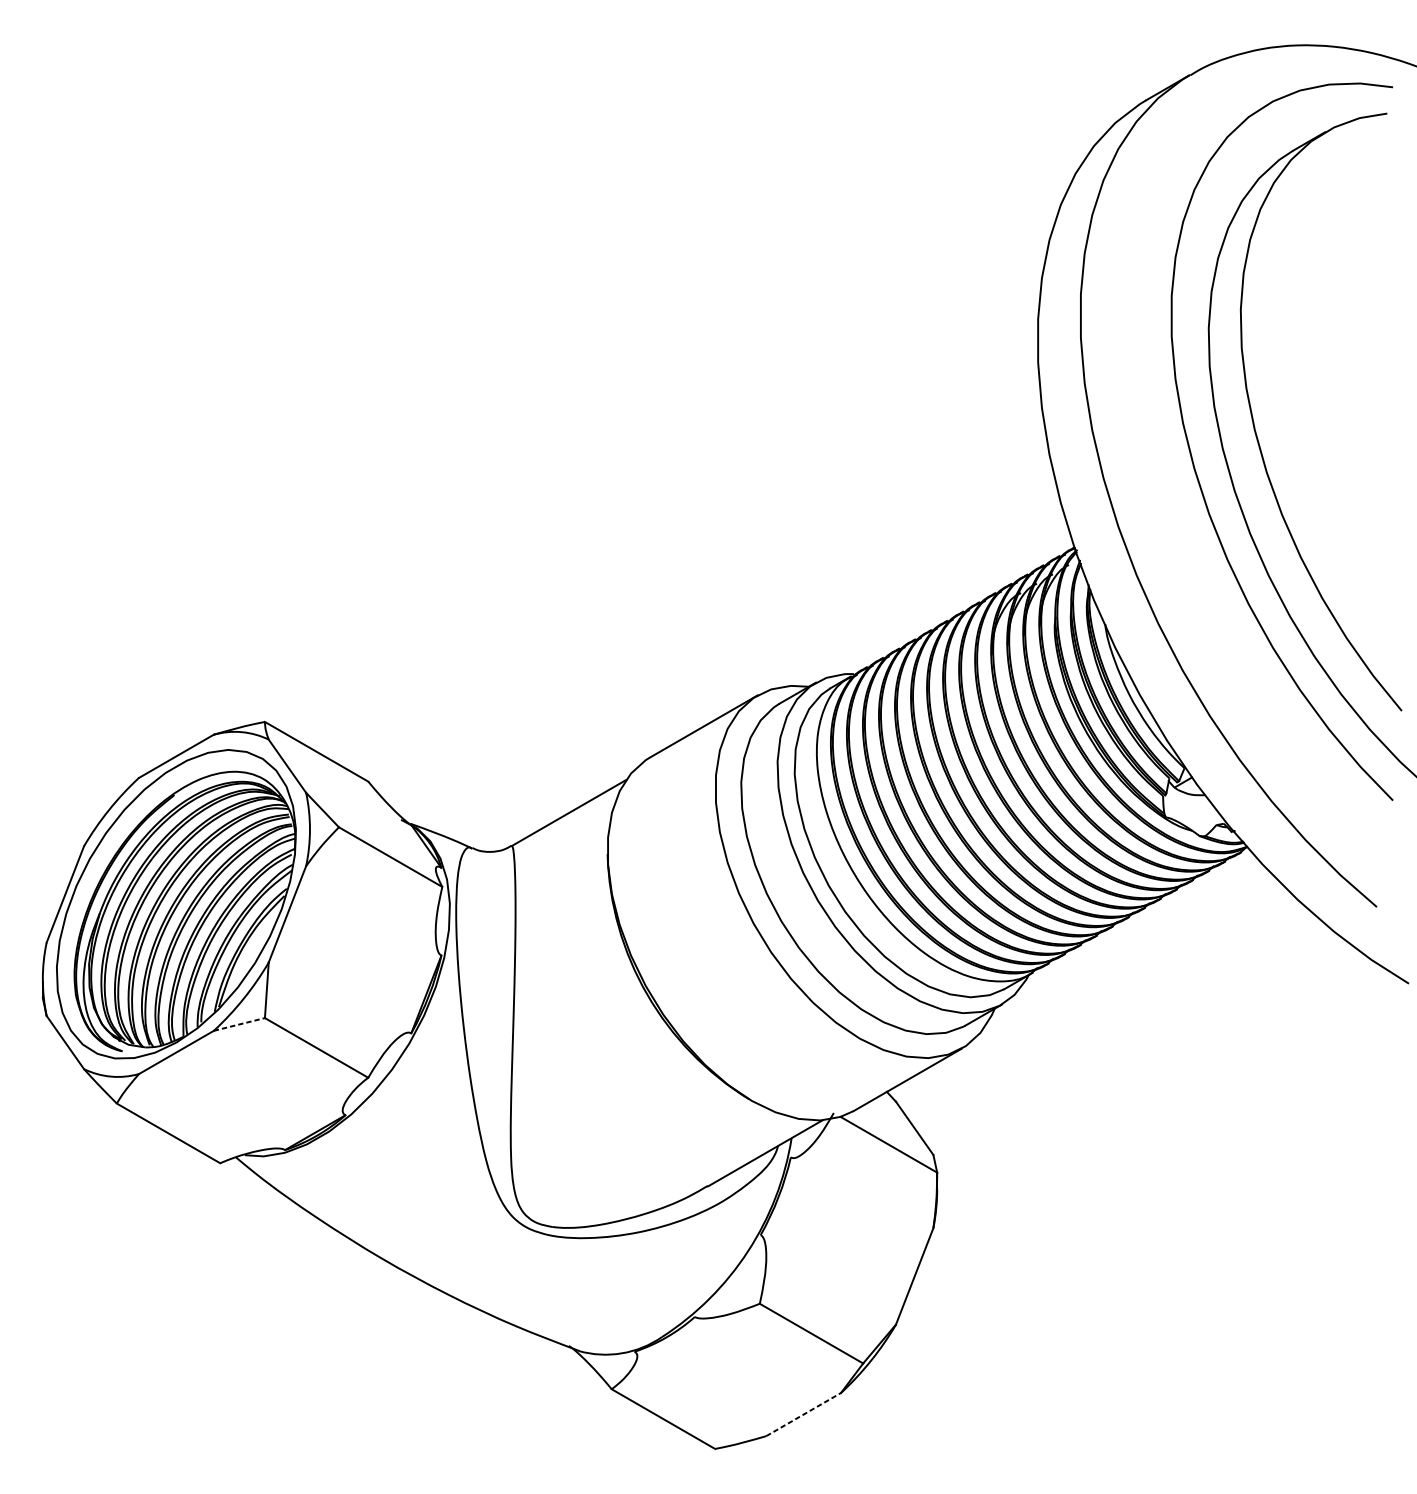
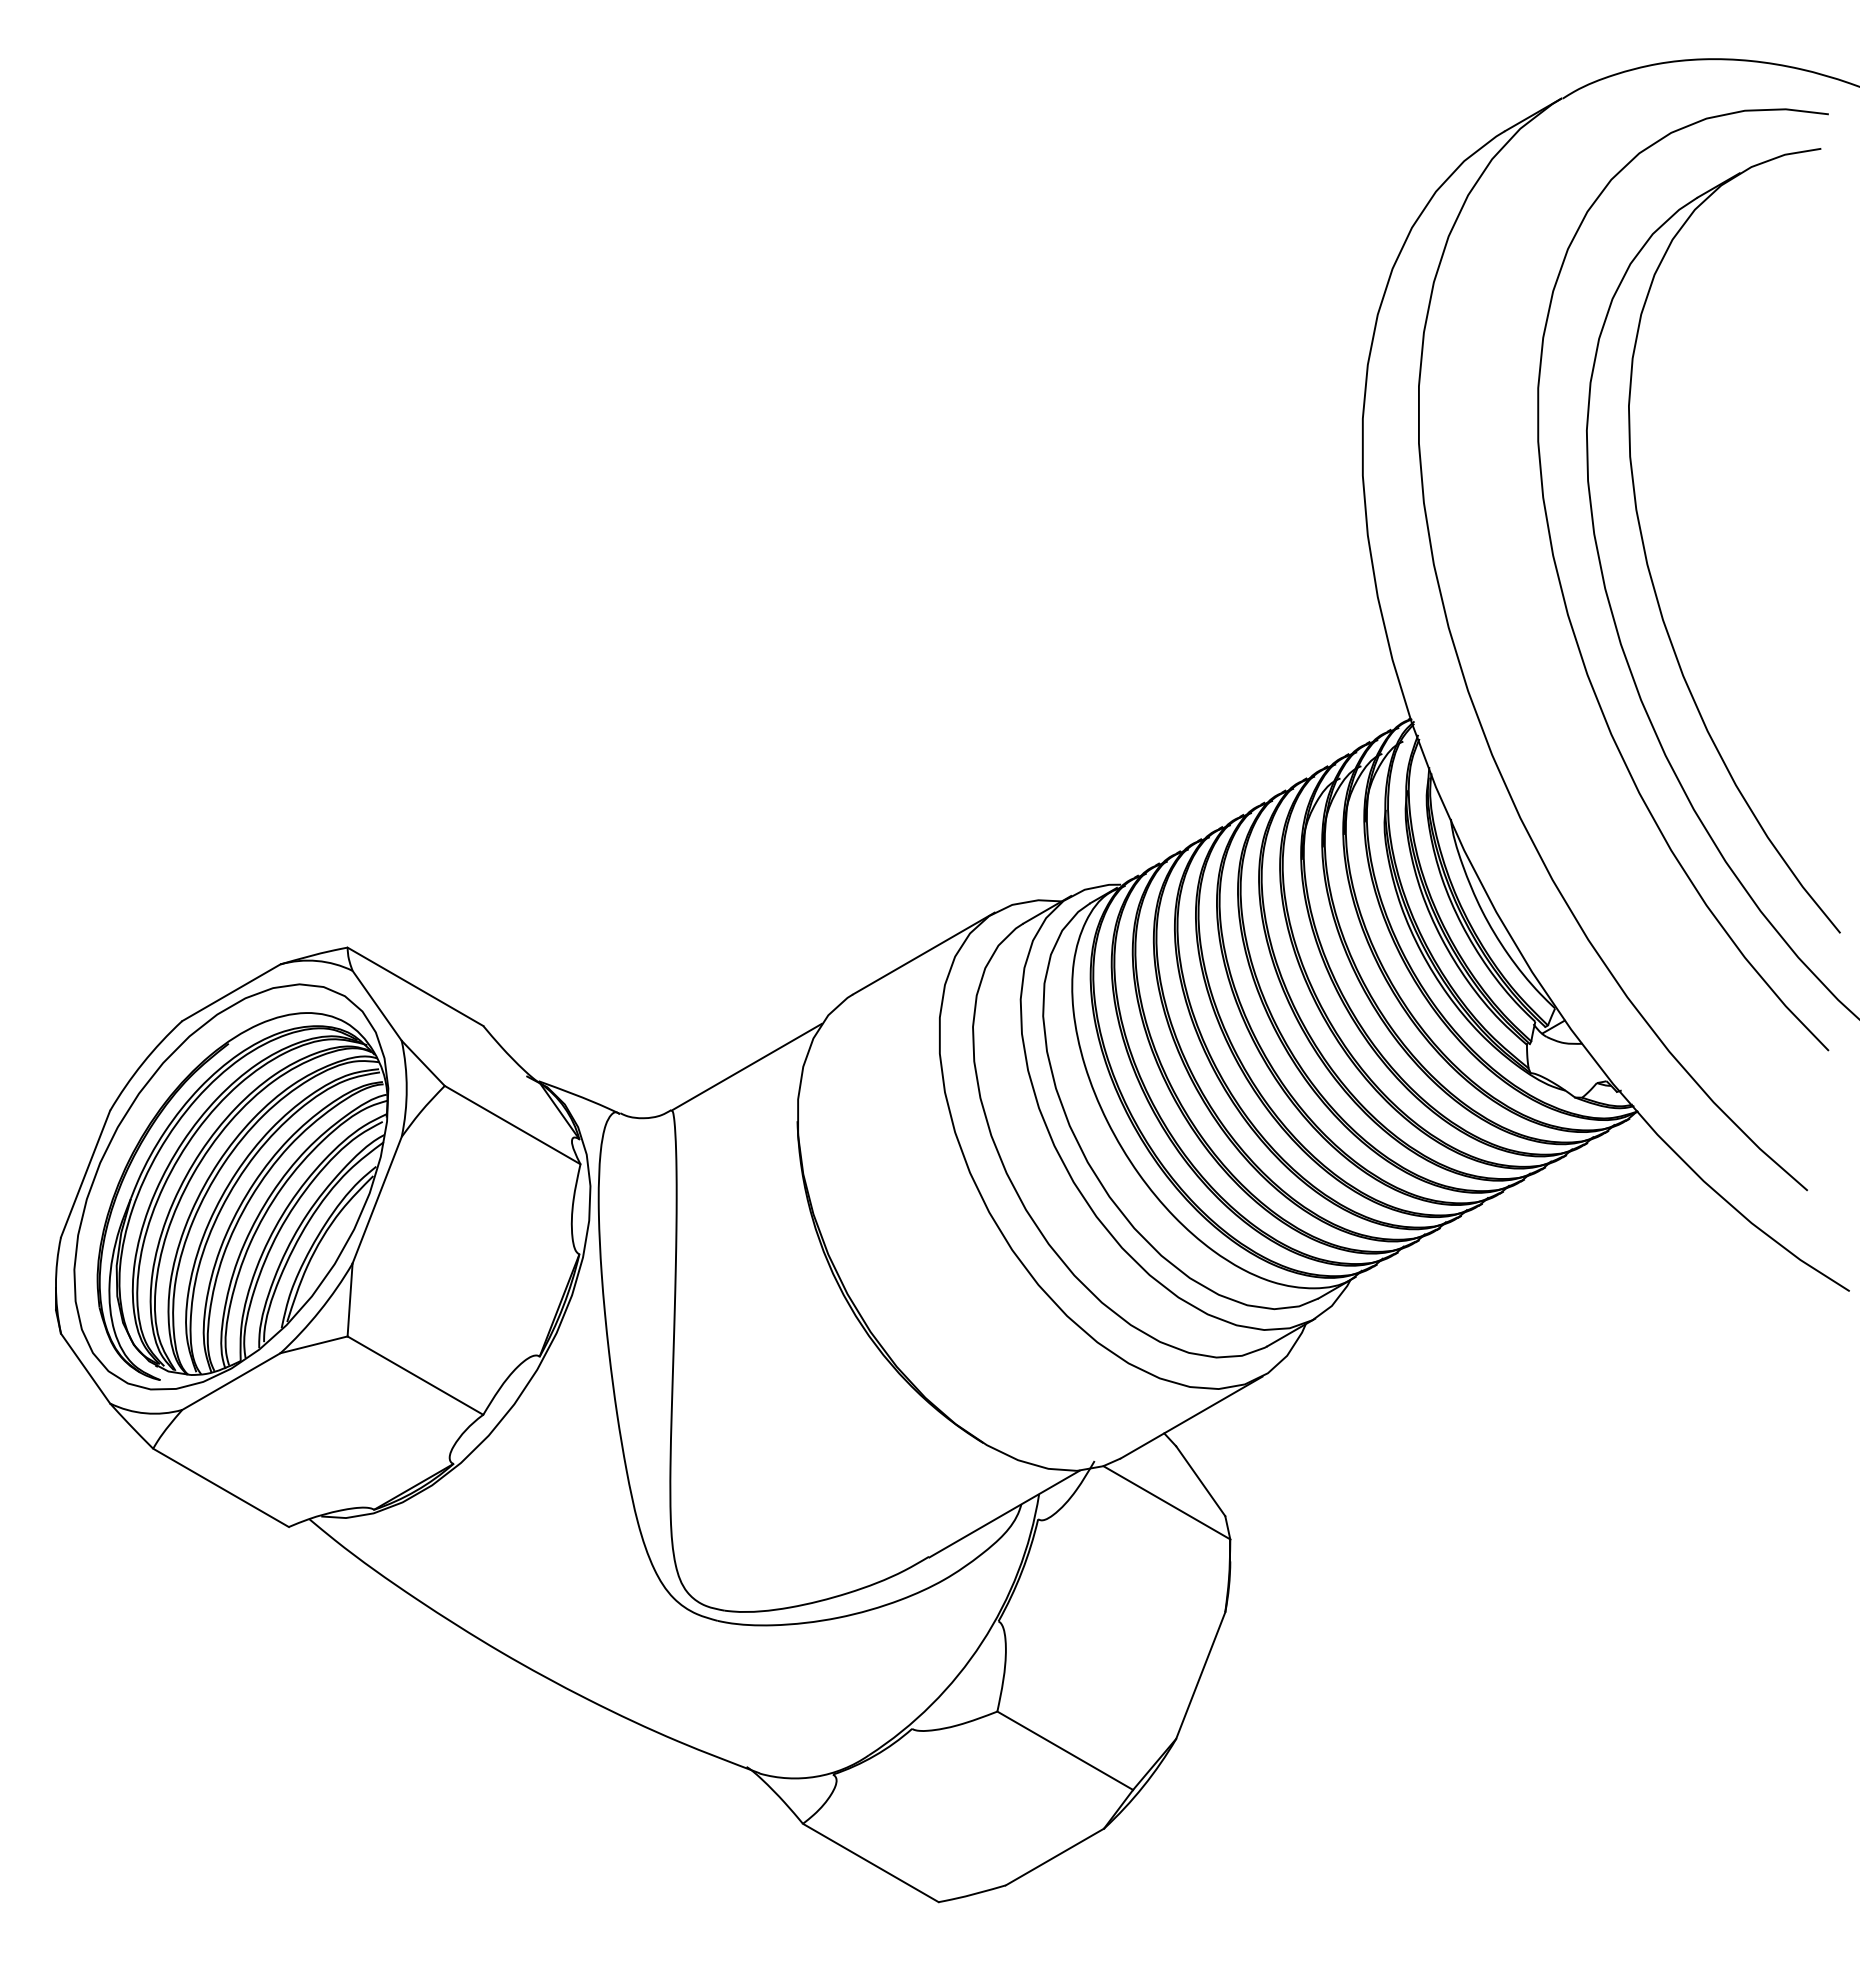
line: (239, 1024) -> (314, 1344), dashed -> solid
line: (803, 1414) -> (1054, 1857), dashed -> solid

